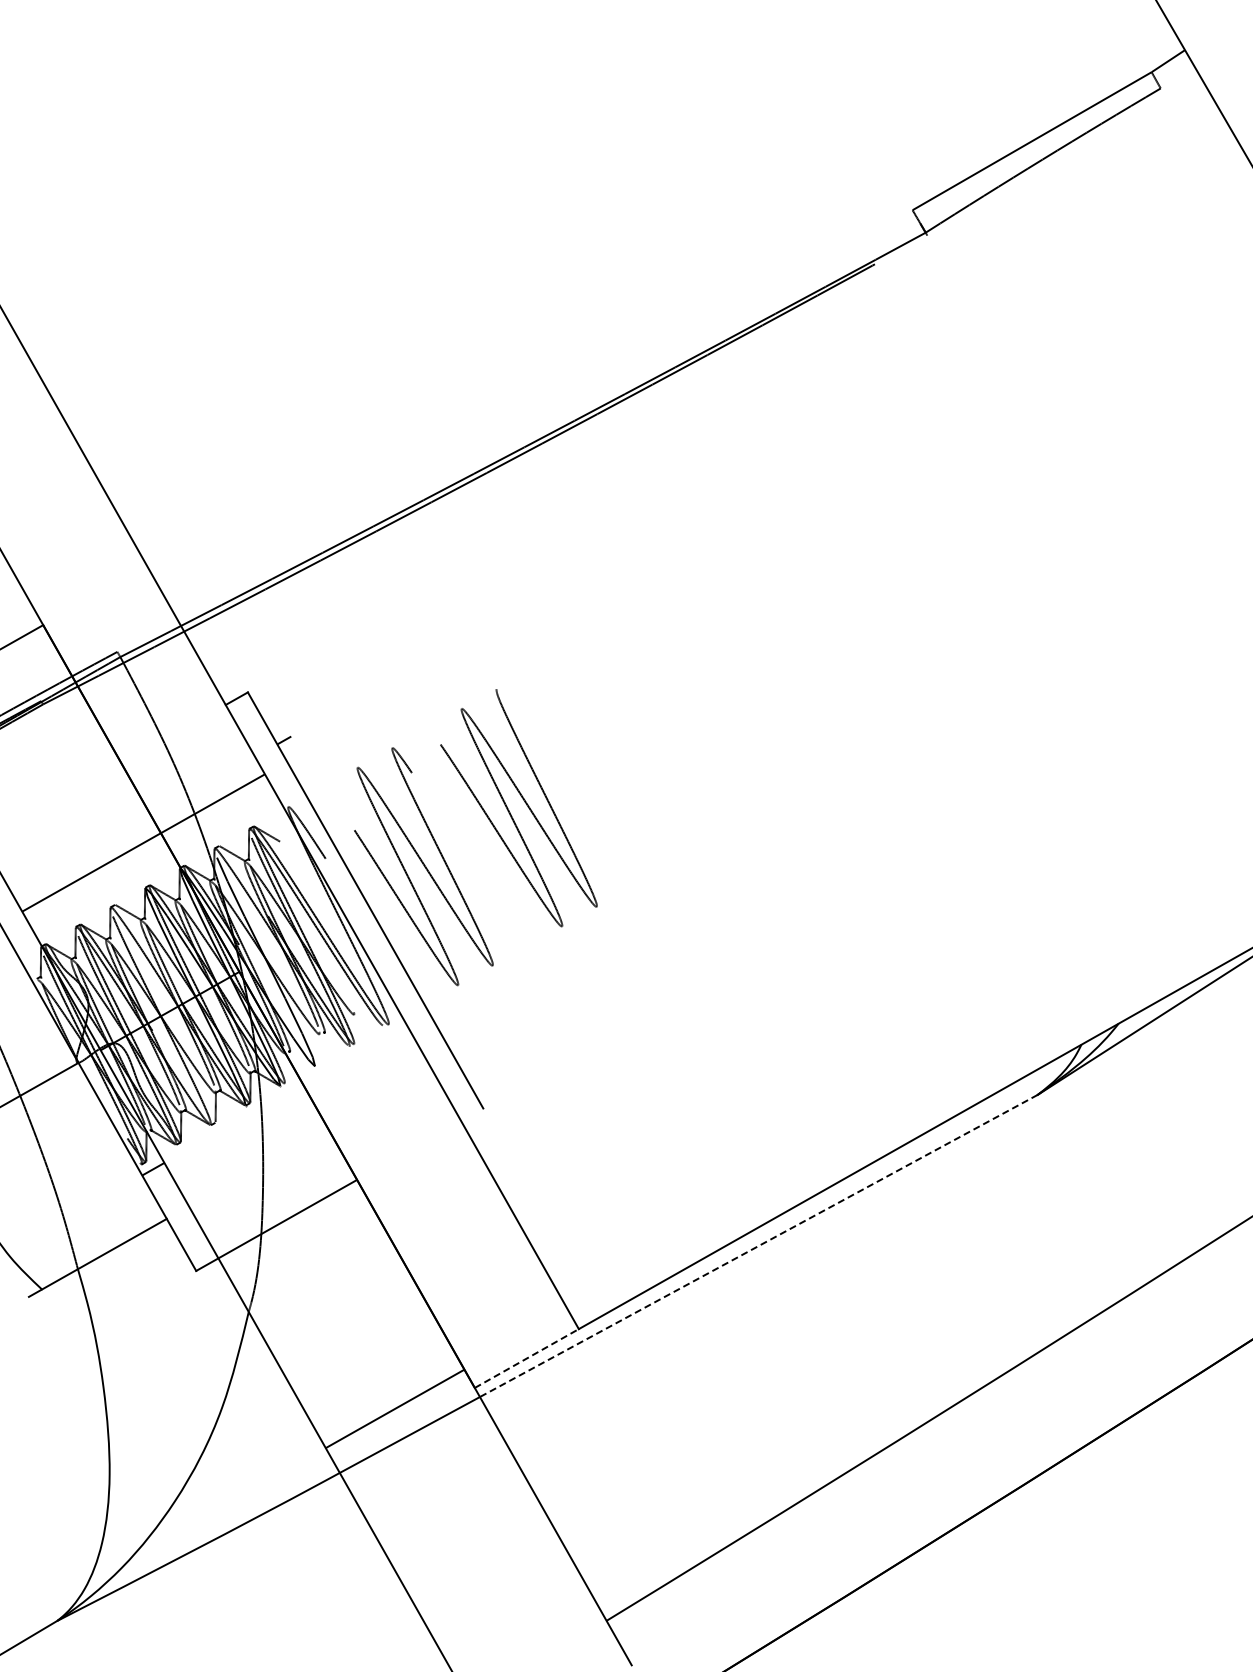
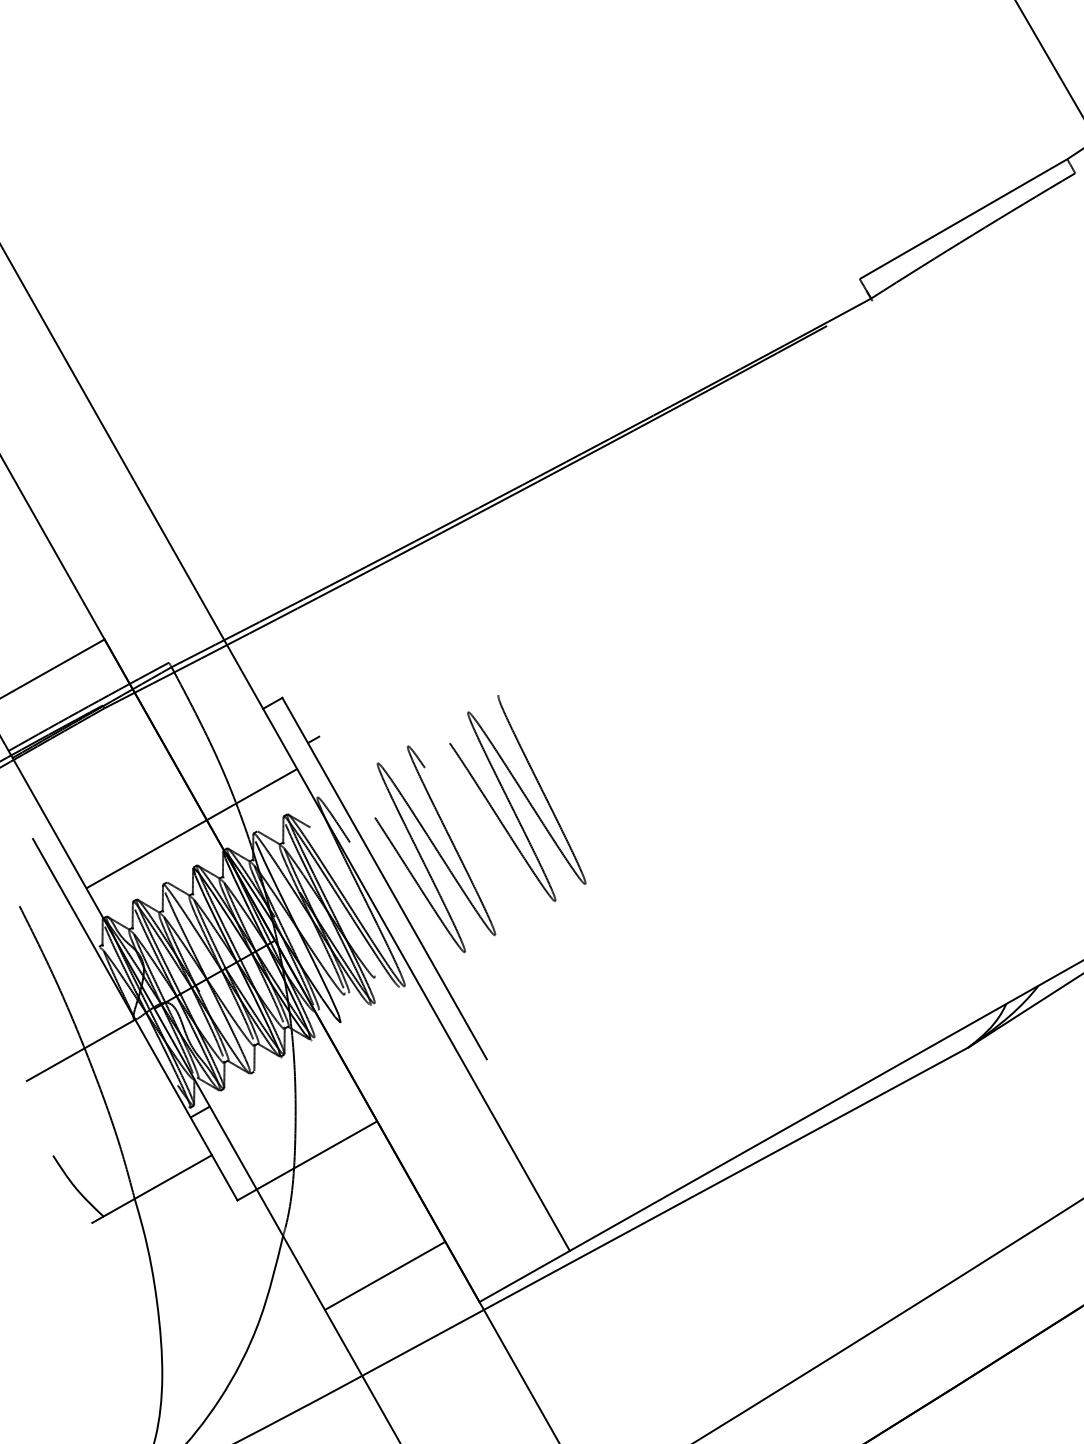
line: (758, 1246) -> (725, 1179), dashed -> solid
line: (526, 1358) -> (524, 1276), dashed -> solid
line: (394, 1408) -> (384, 1275), moved

